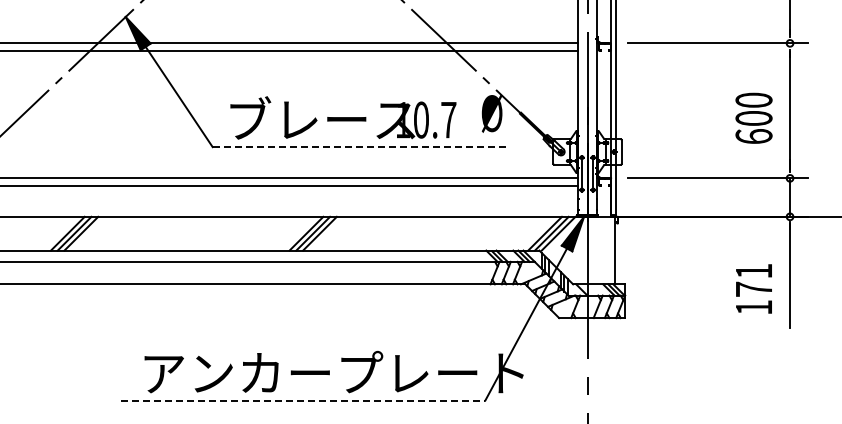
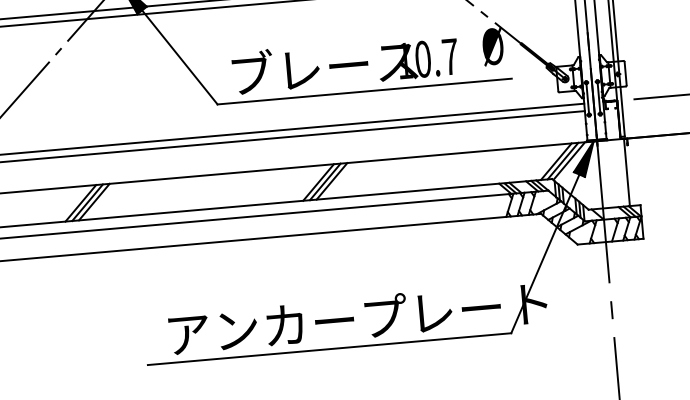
line: (360, 147) -> (364, 91), dashed -> solid
line: (303, 400) -> (330, 348), dashed -> solid

